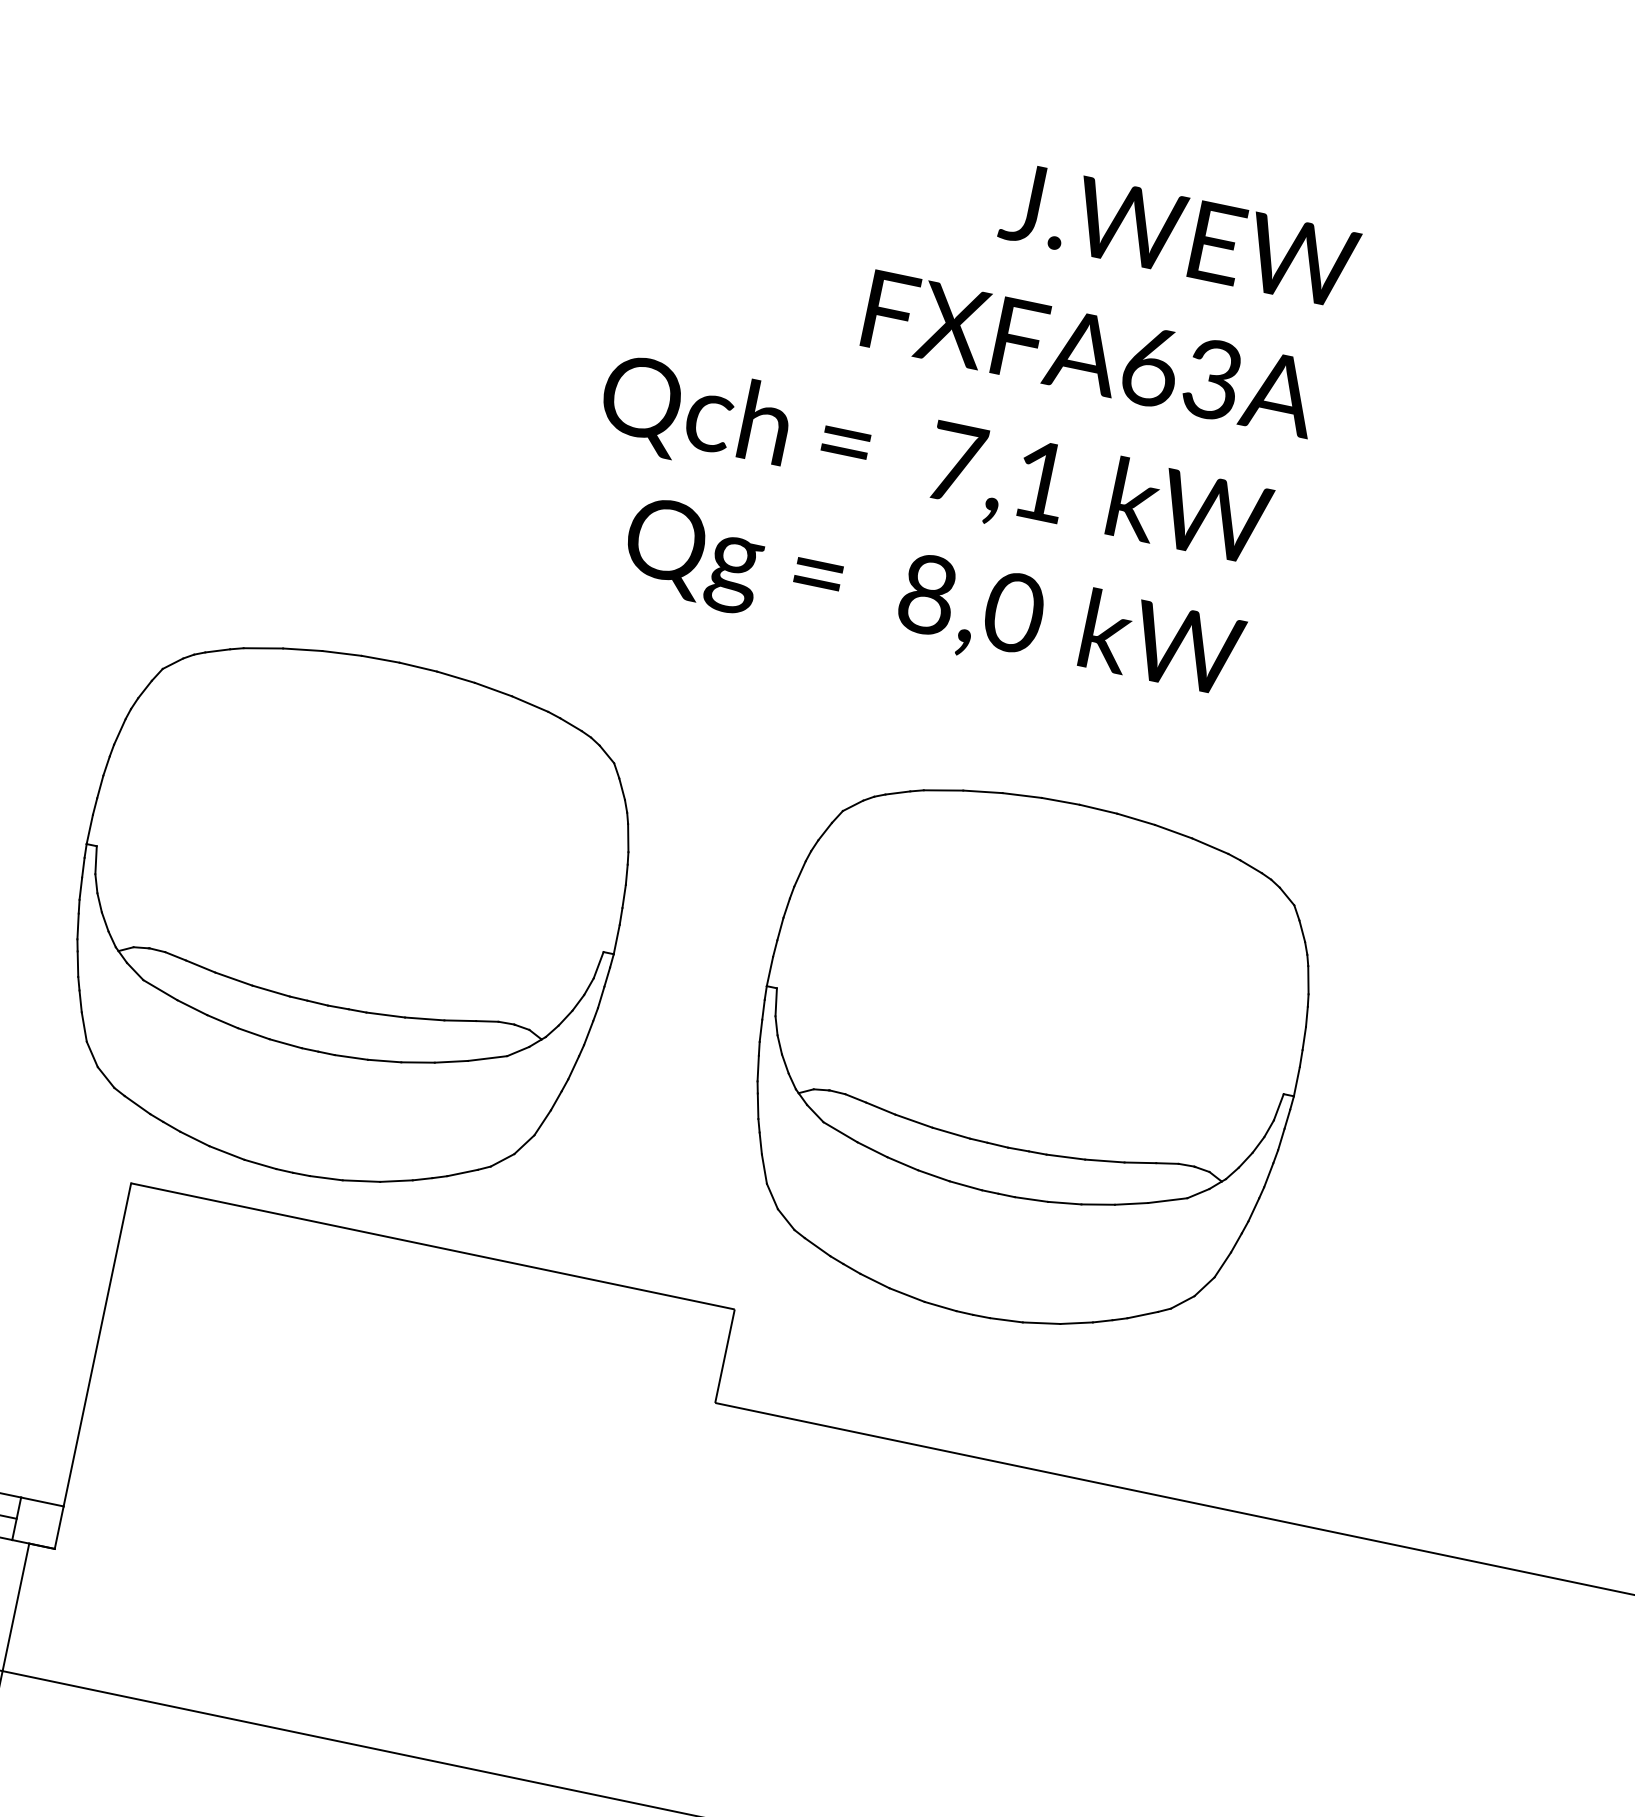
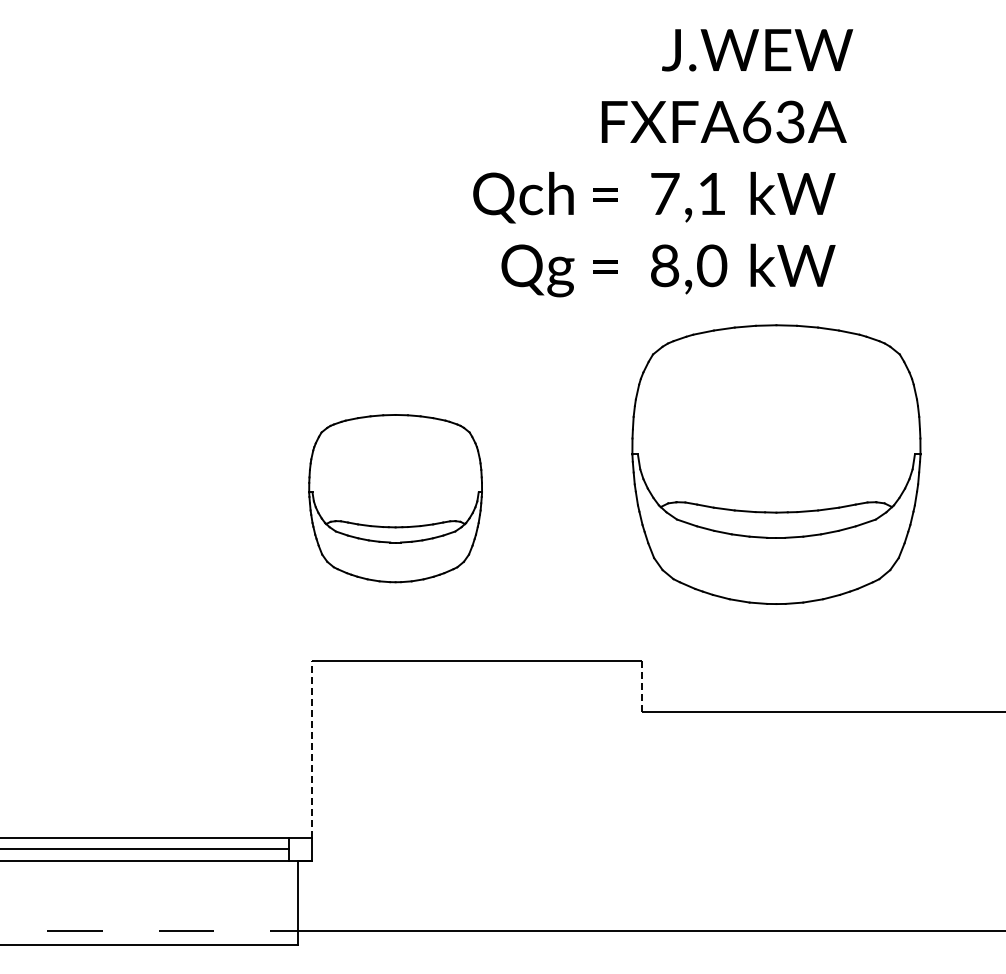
part: (346, 917) -> (395, 498), size x0.6
part: (1026, 1059) -> (776, 464), moved
line: (98, 1344) -> (312, 749), solid -> dashed
line: (724, 1355) -> (641, 686), solid -> dashed

